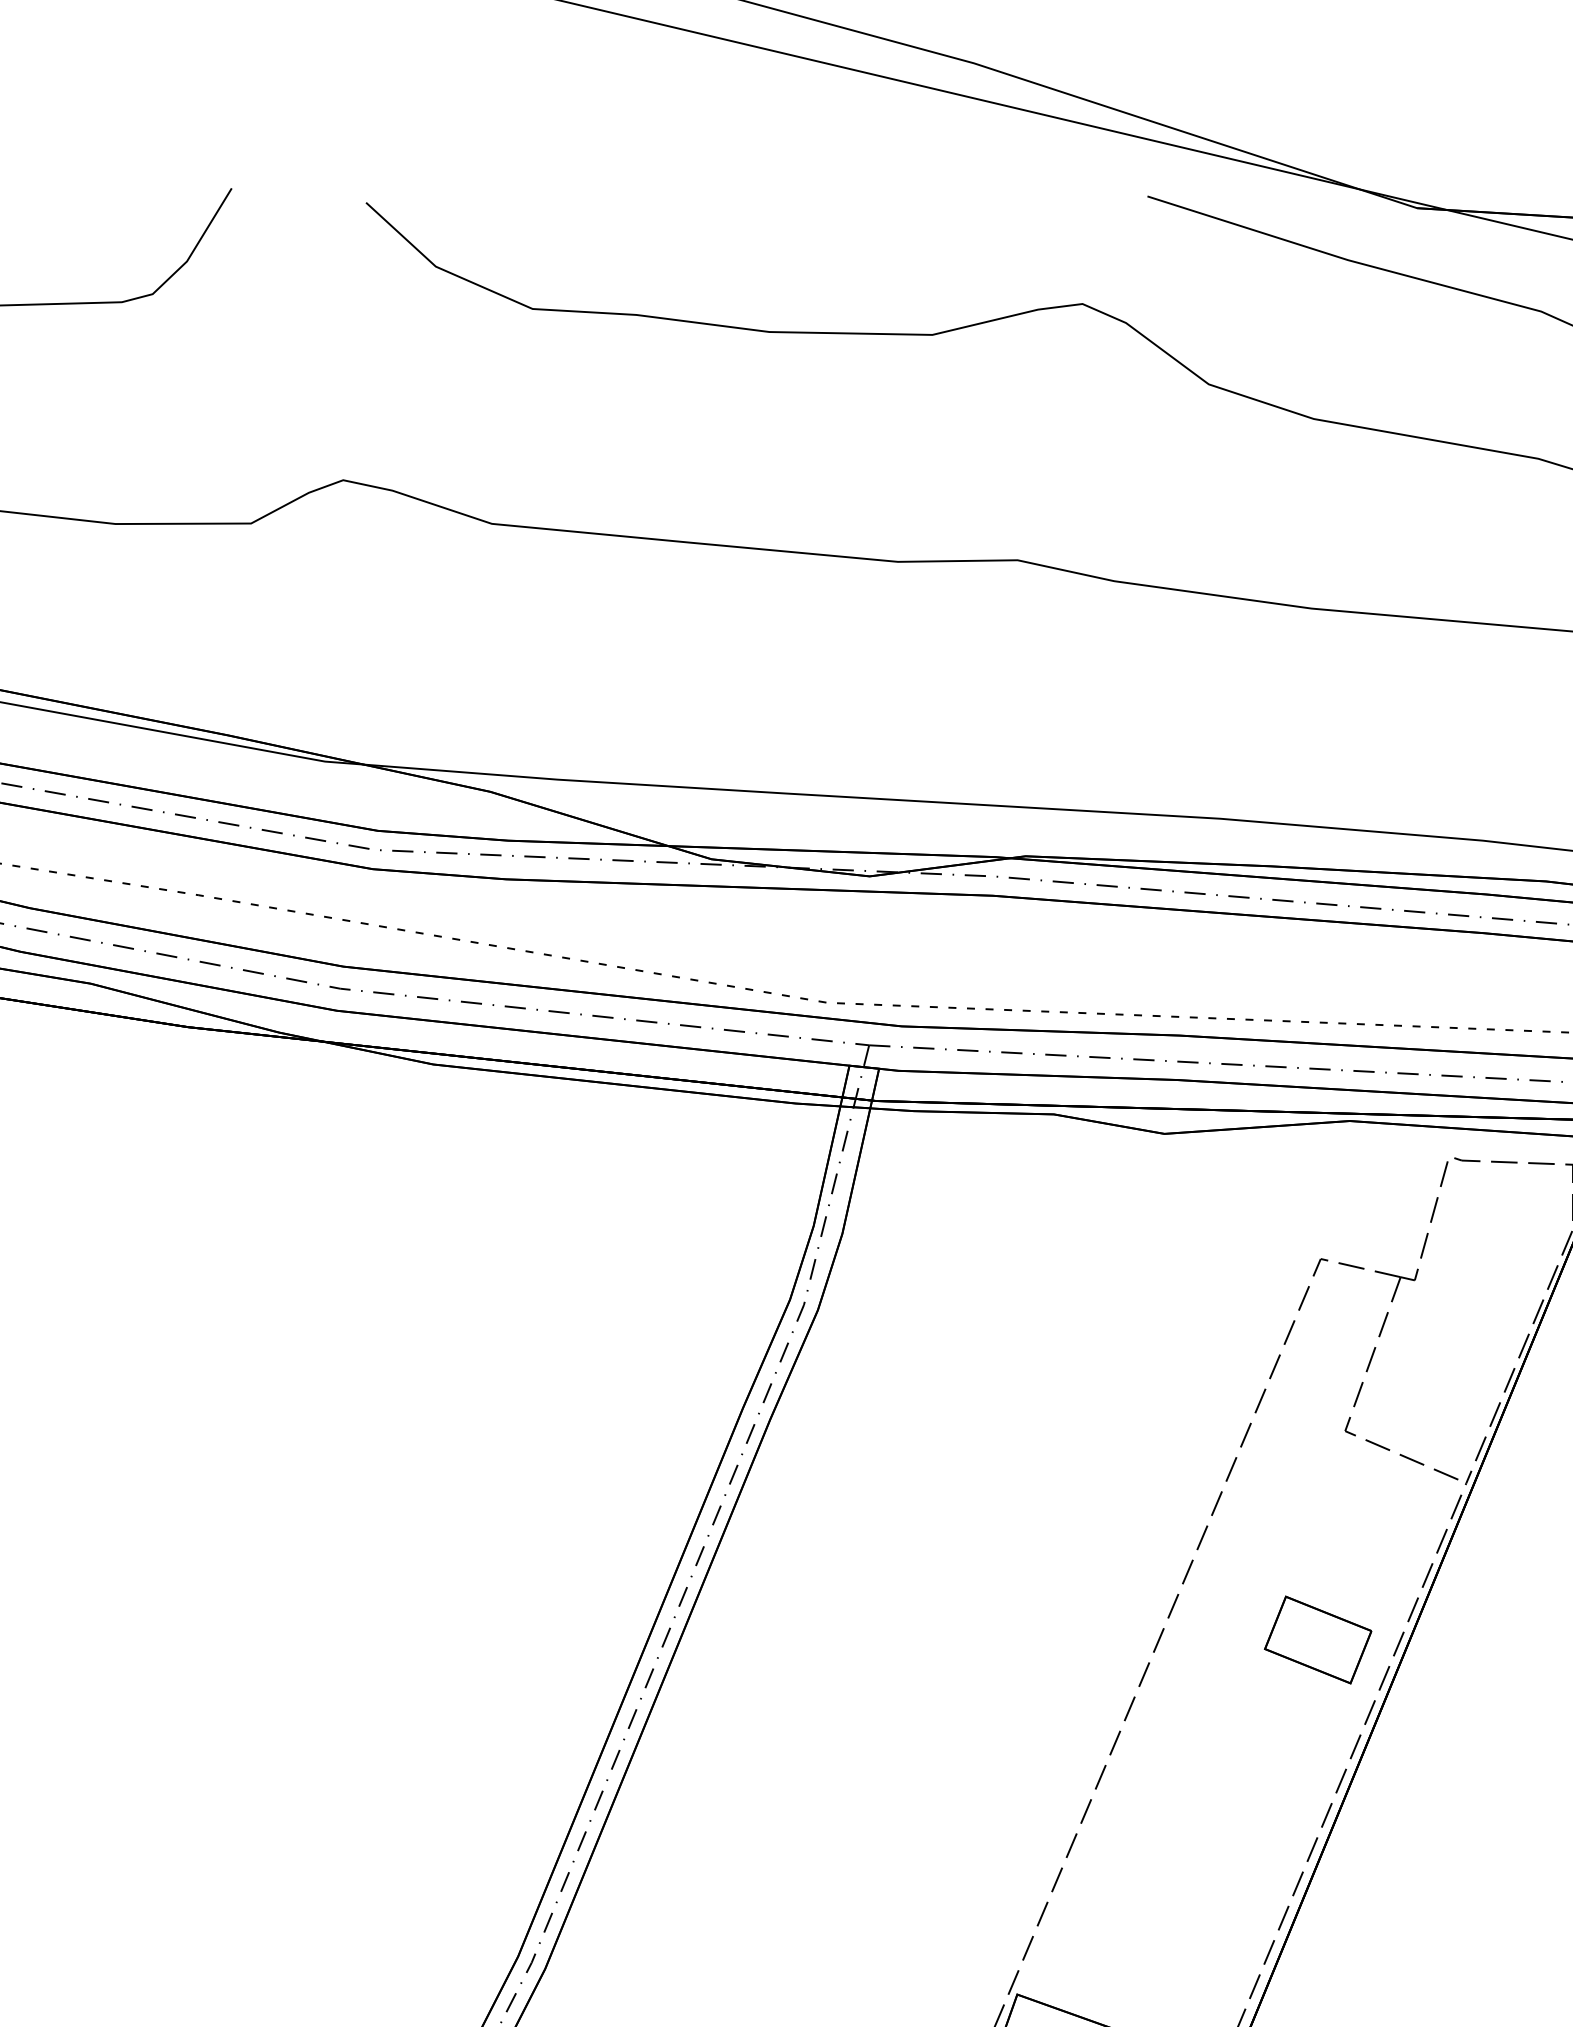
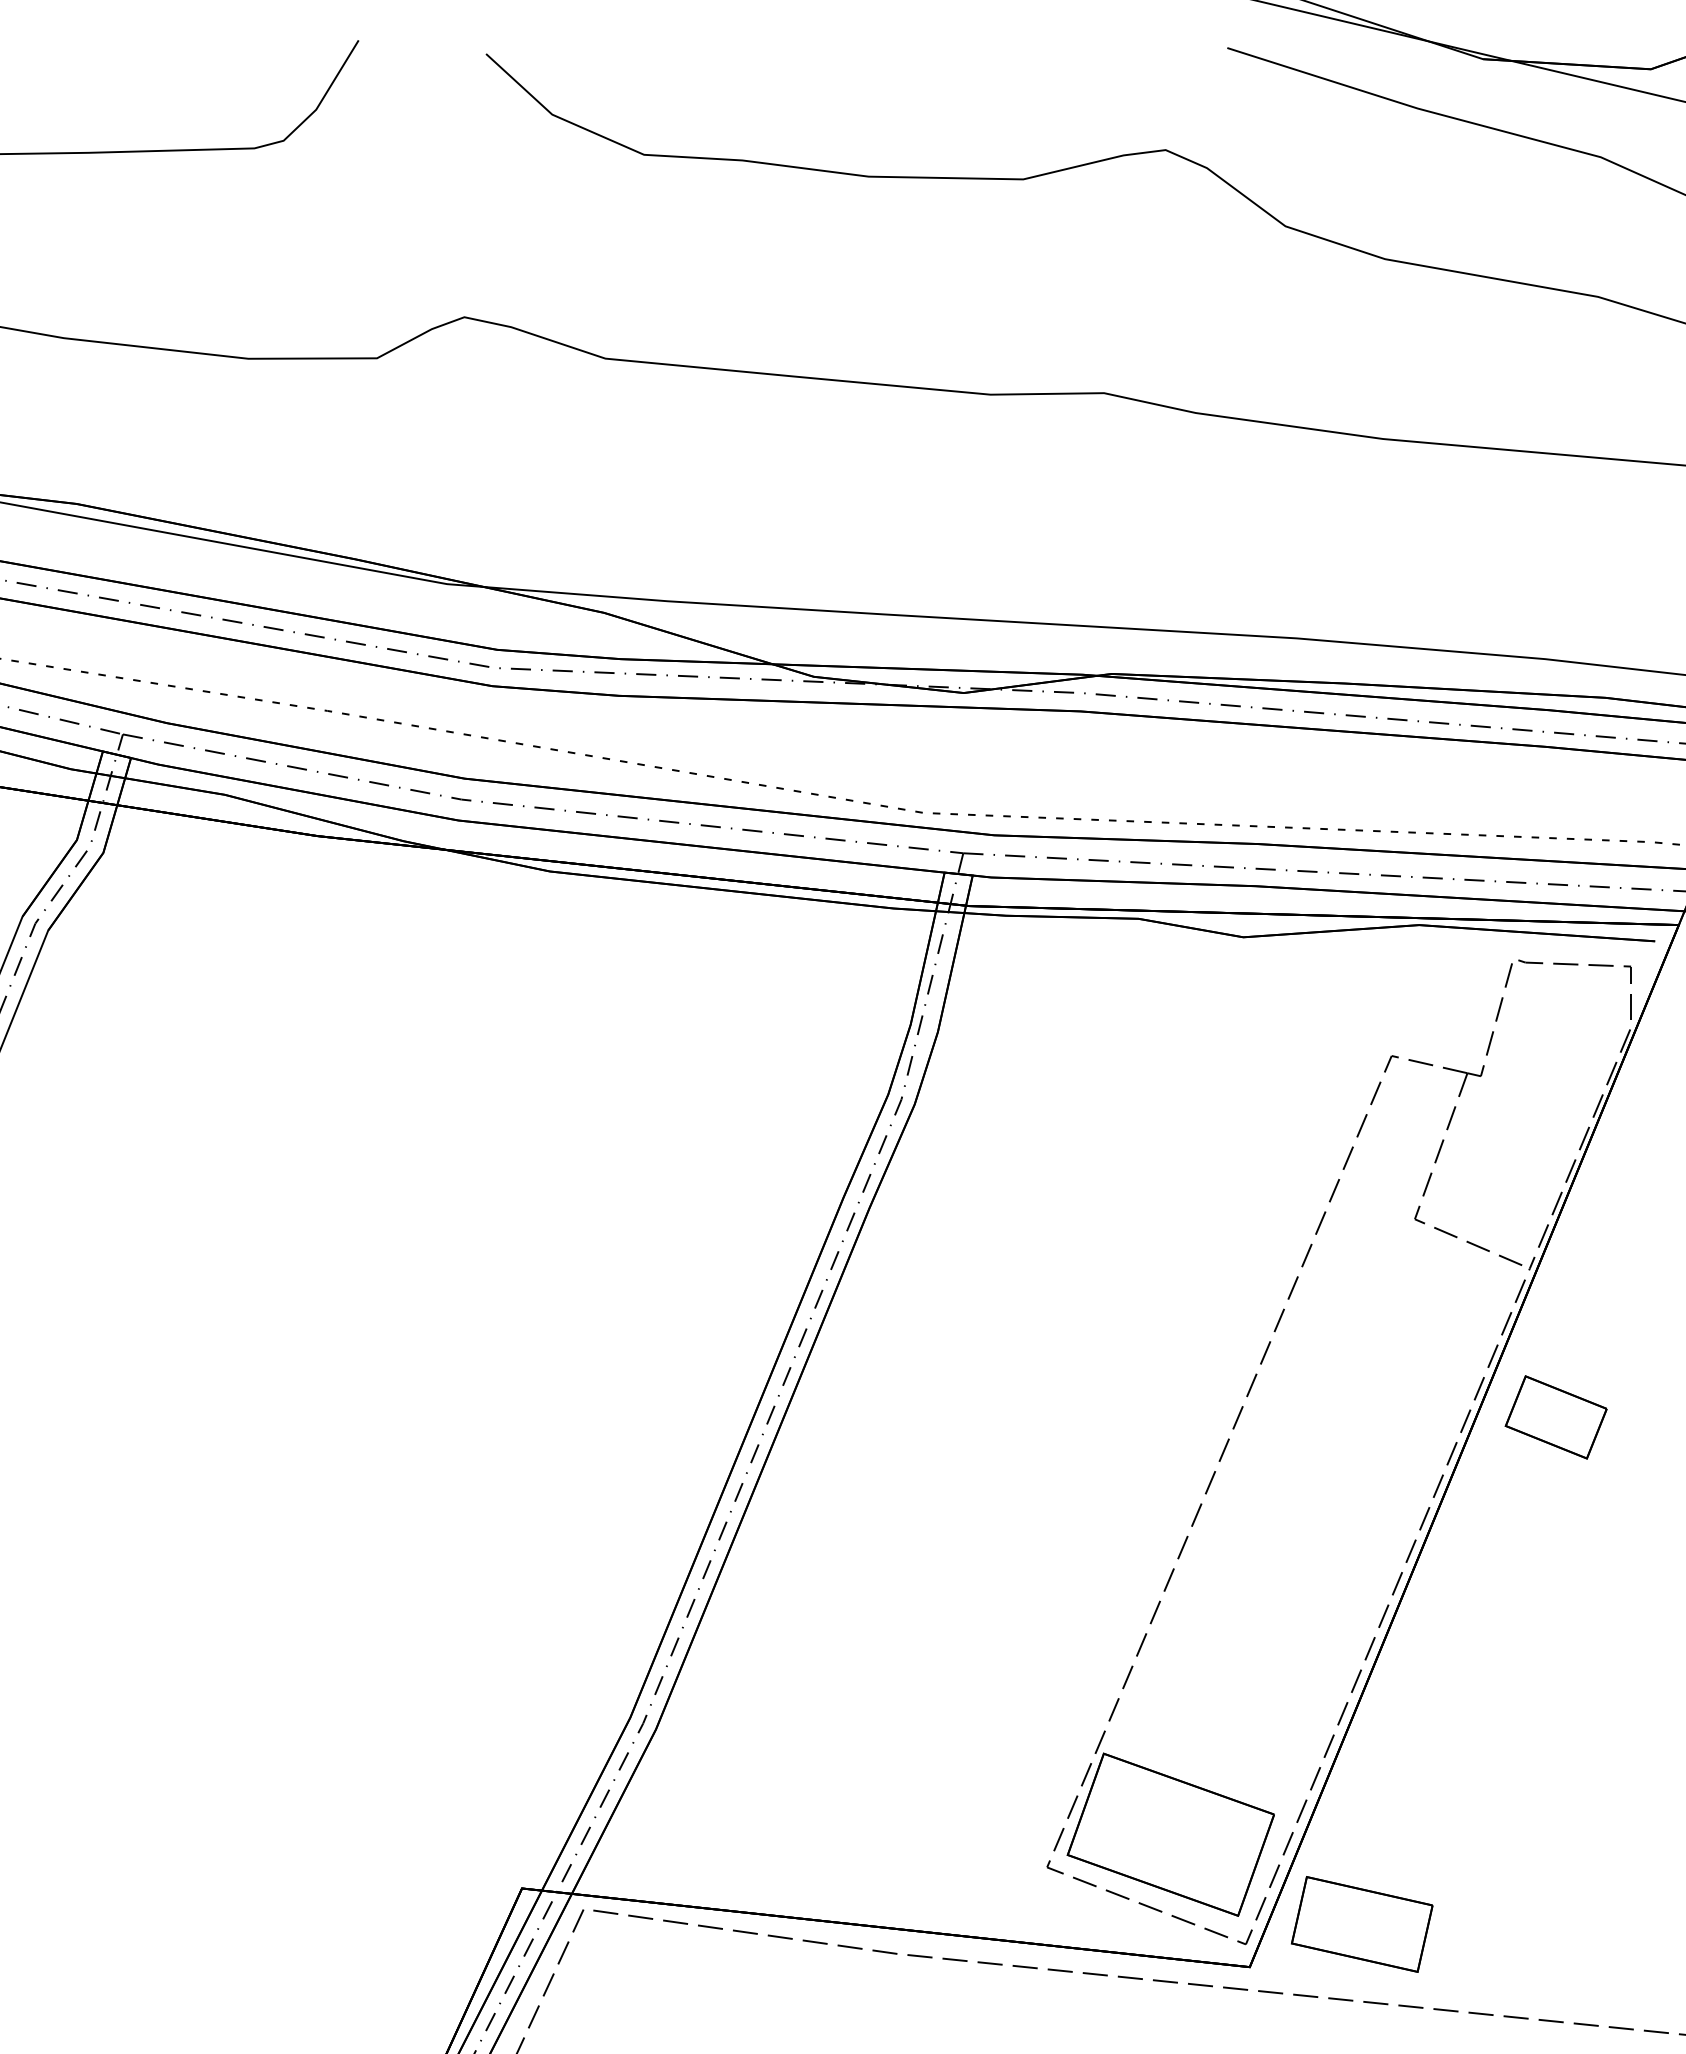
part: (1317, 1640) -> (1555, 1417), moved

